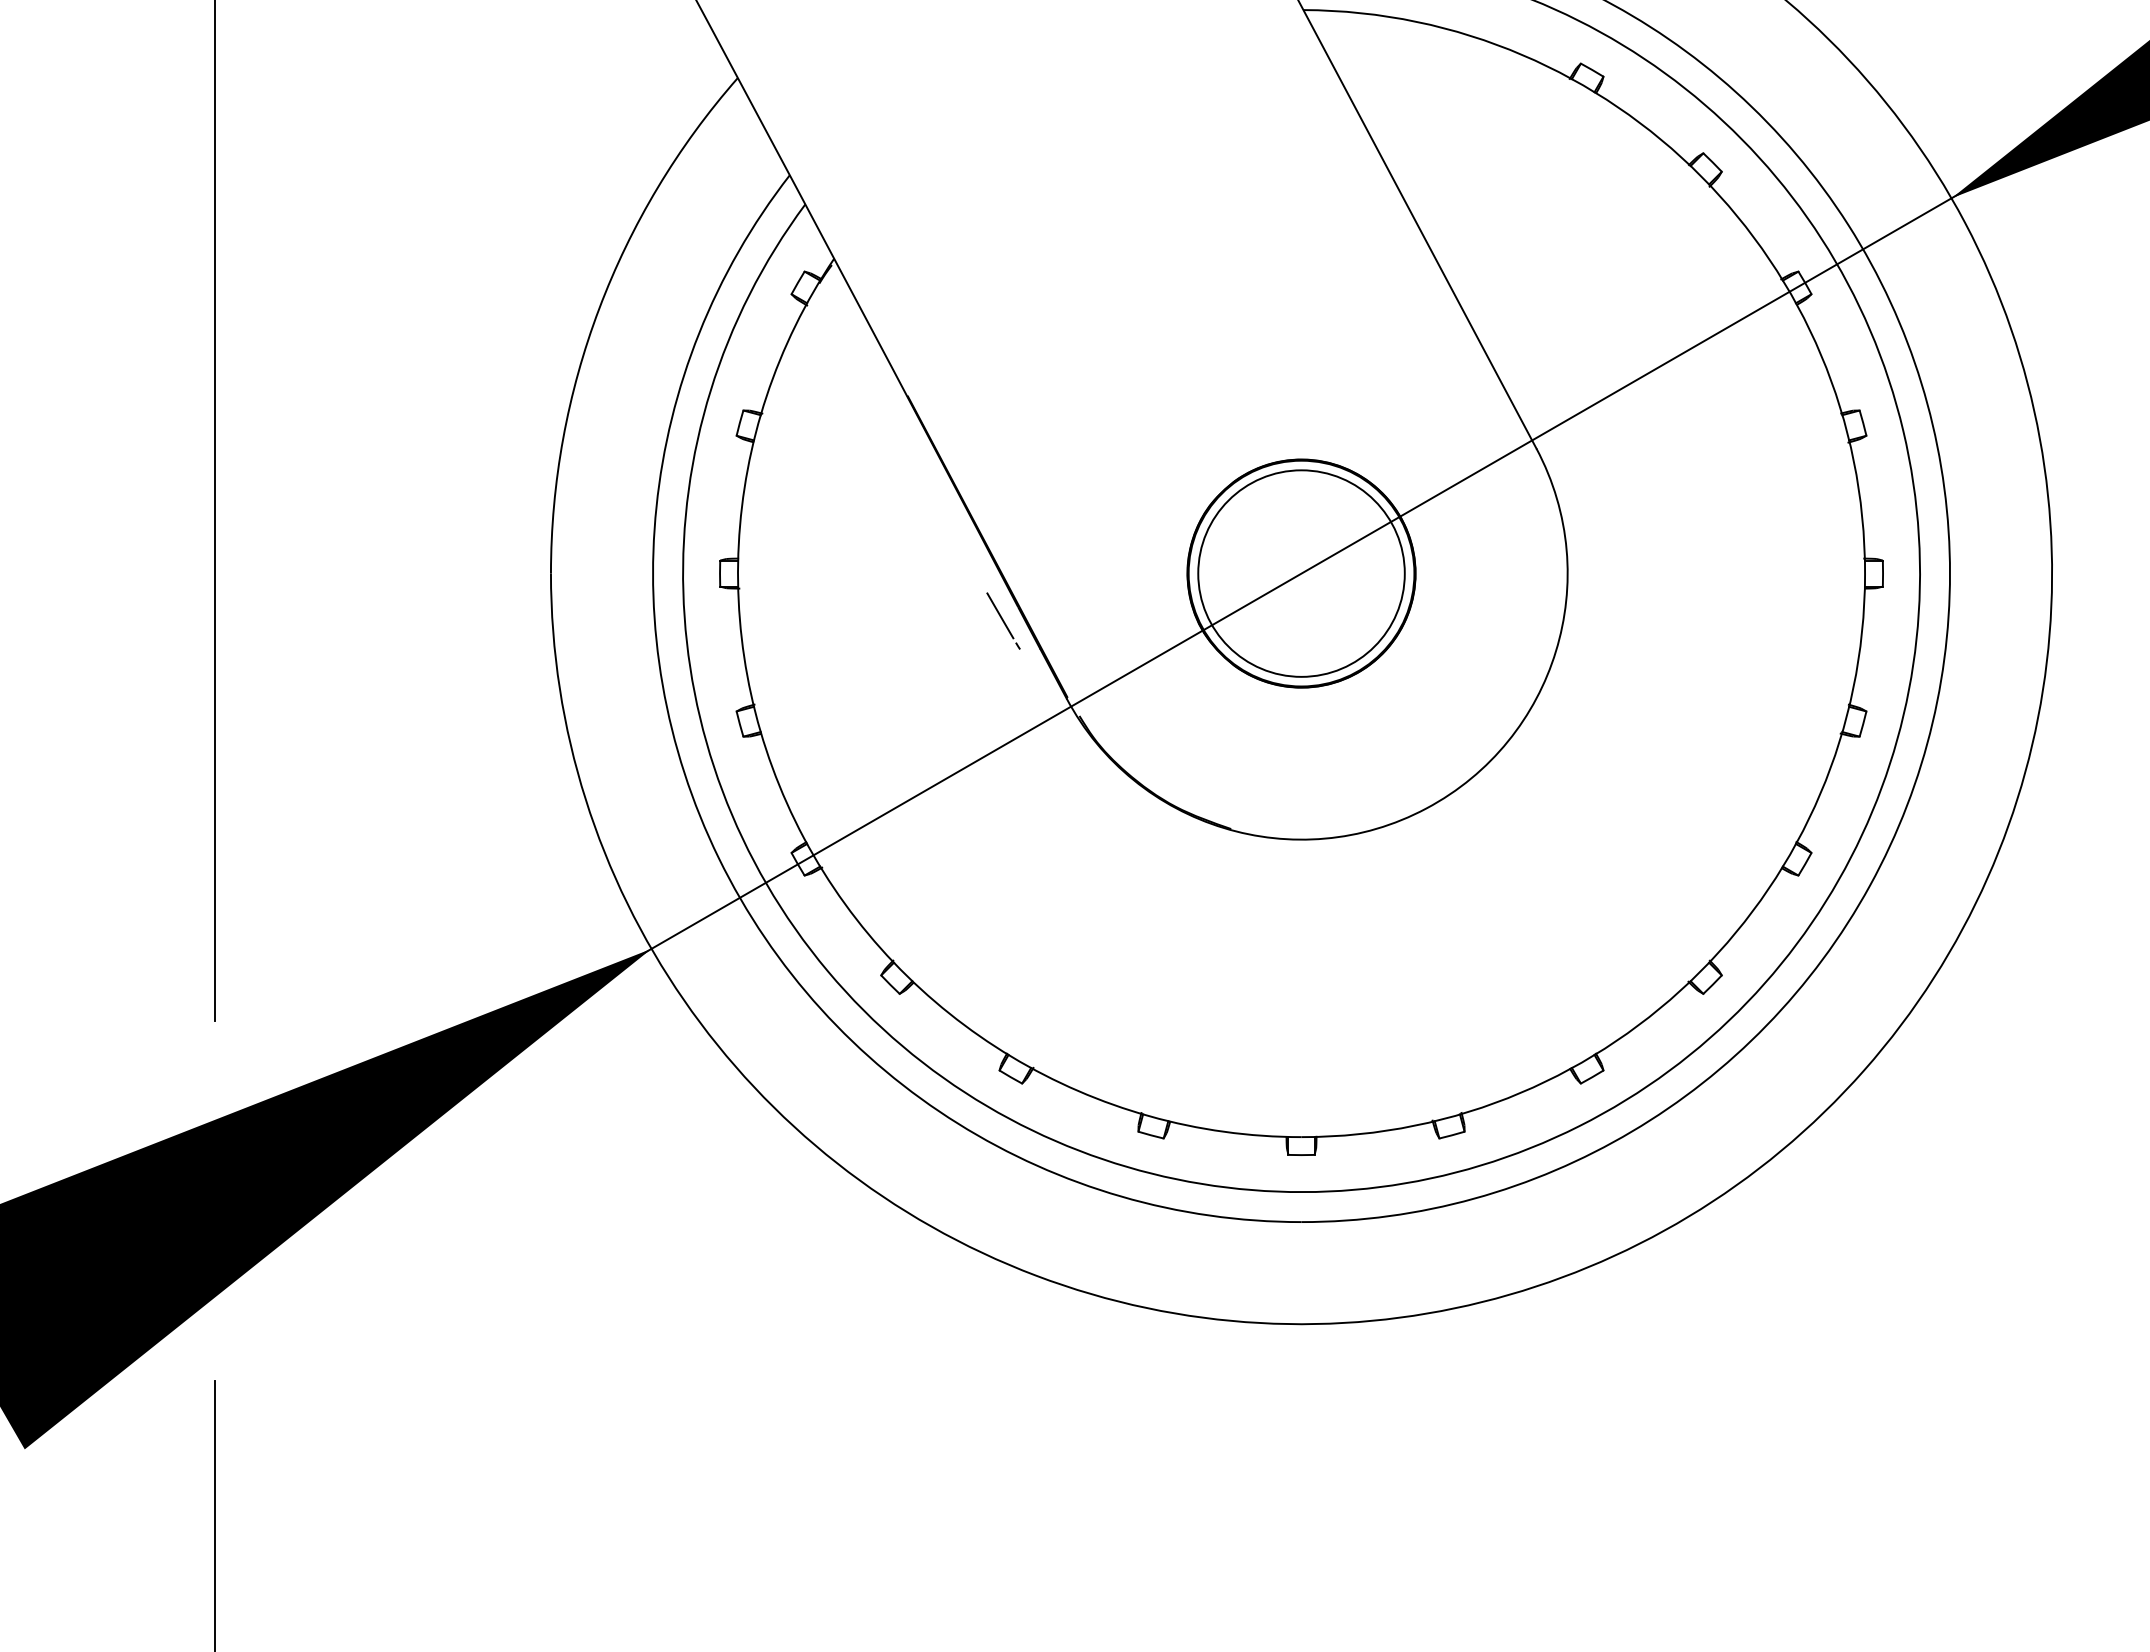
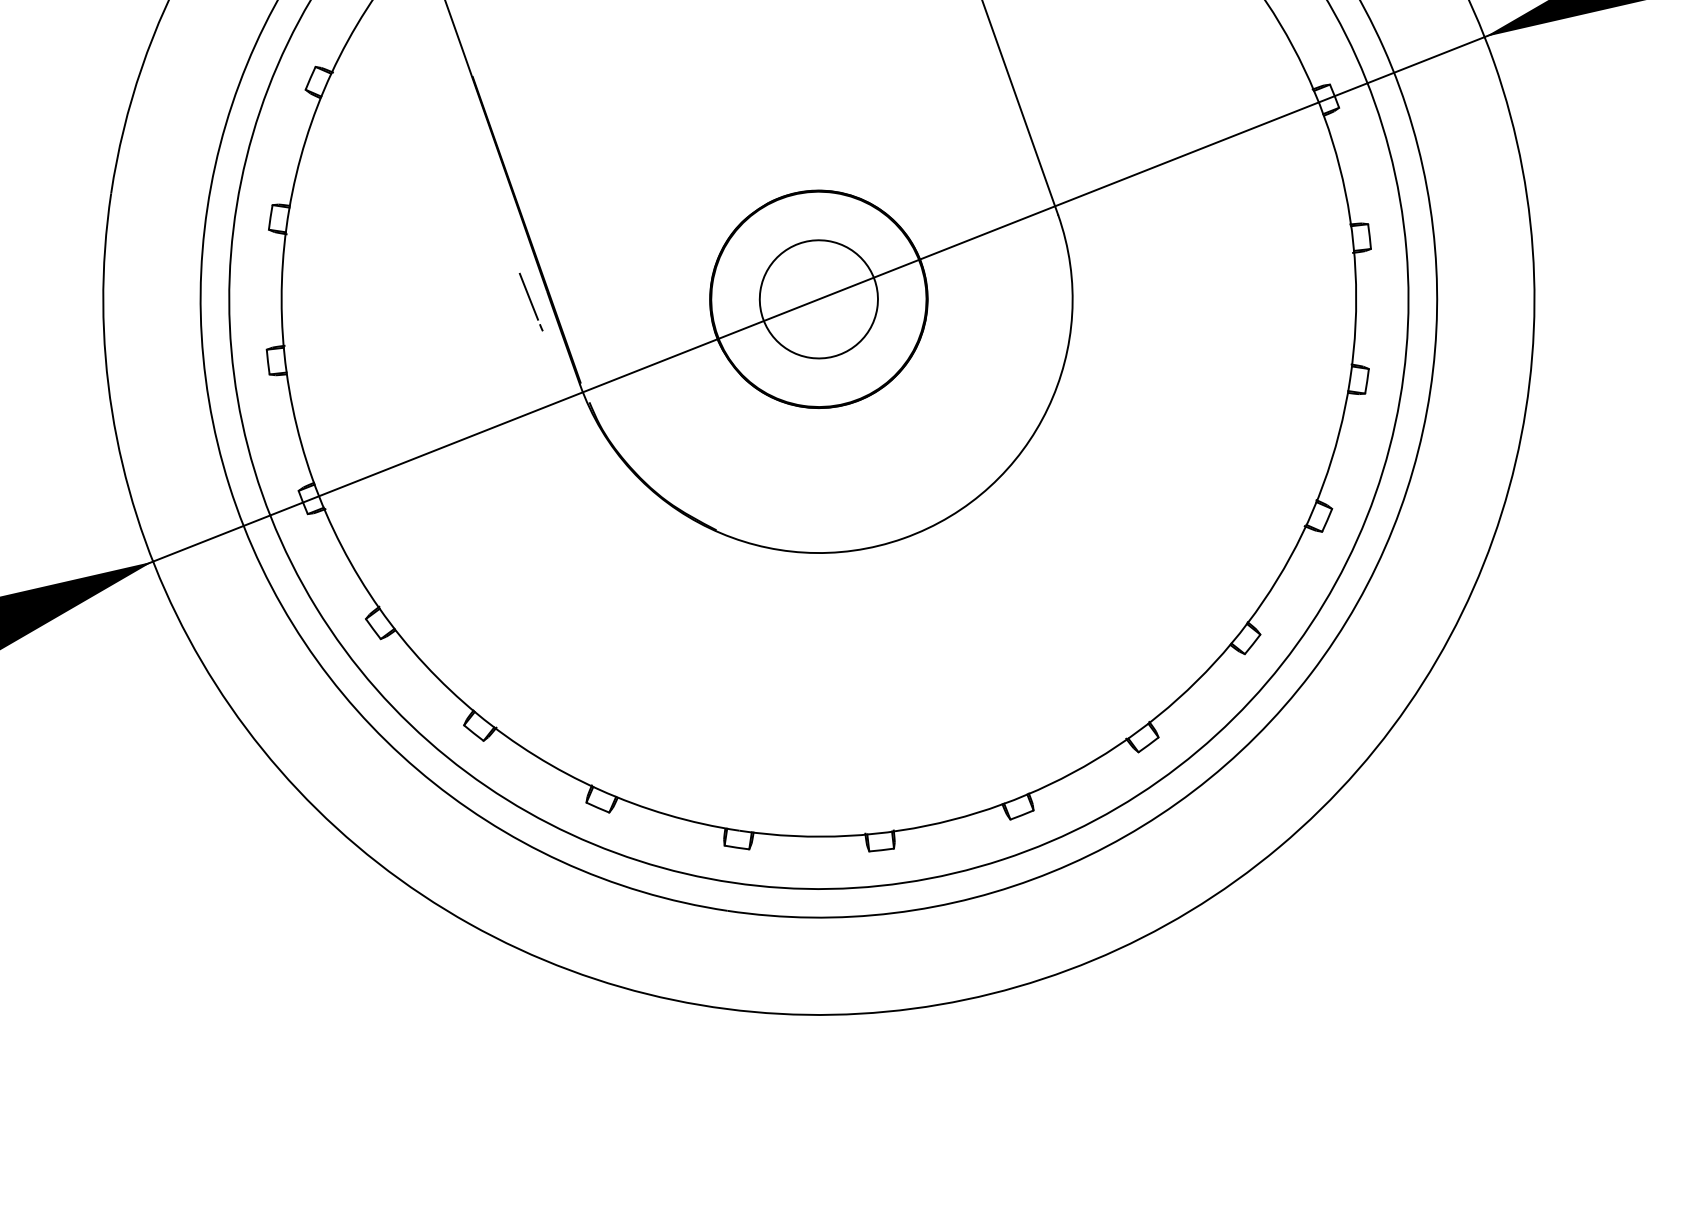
circle: (1301, 573) -> (818, 299), size x0.6

